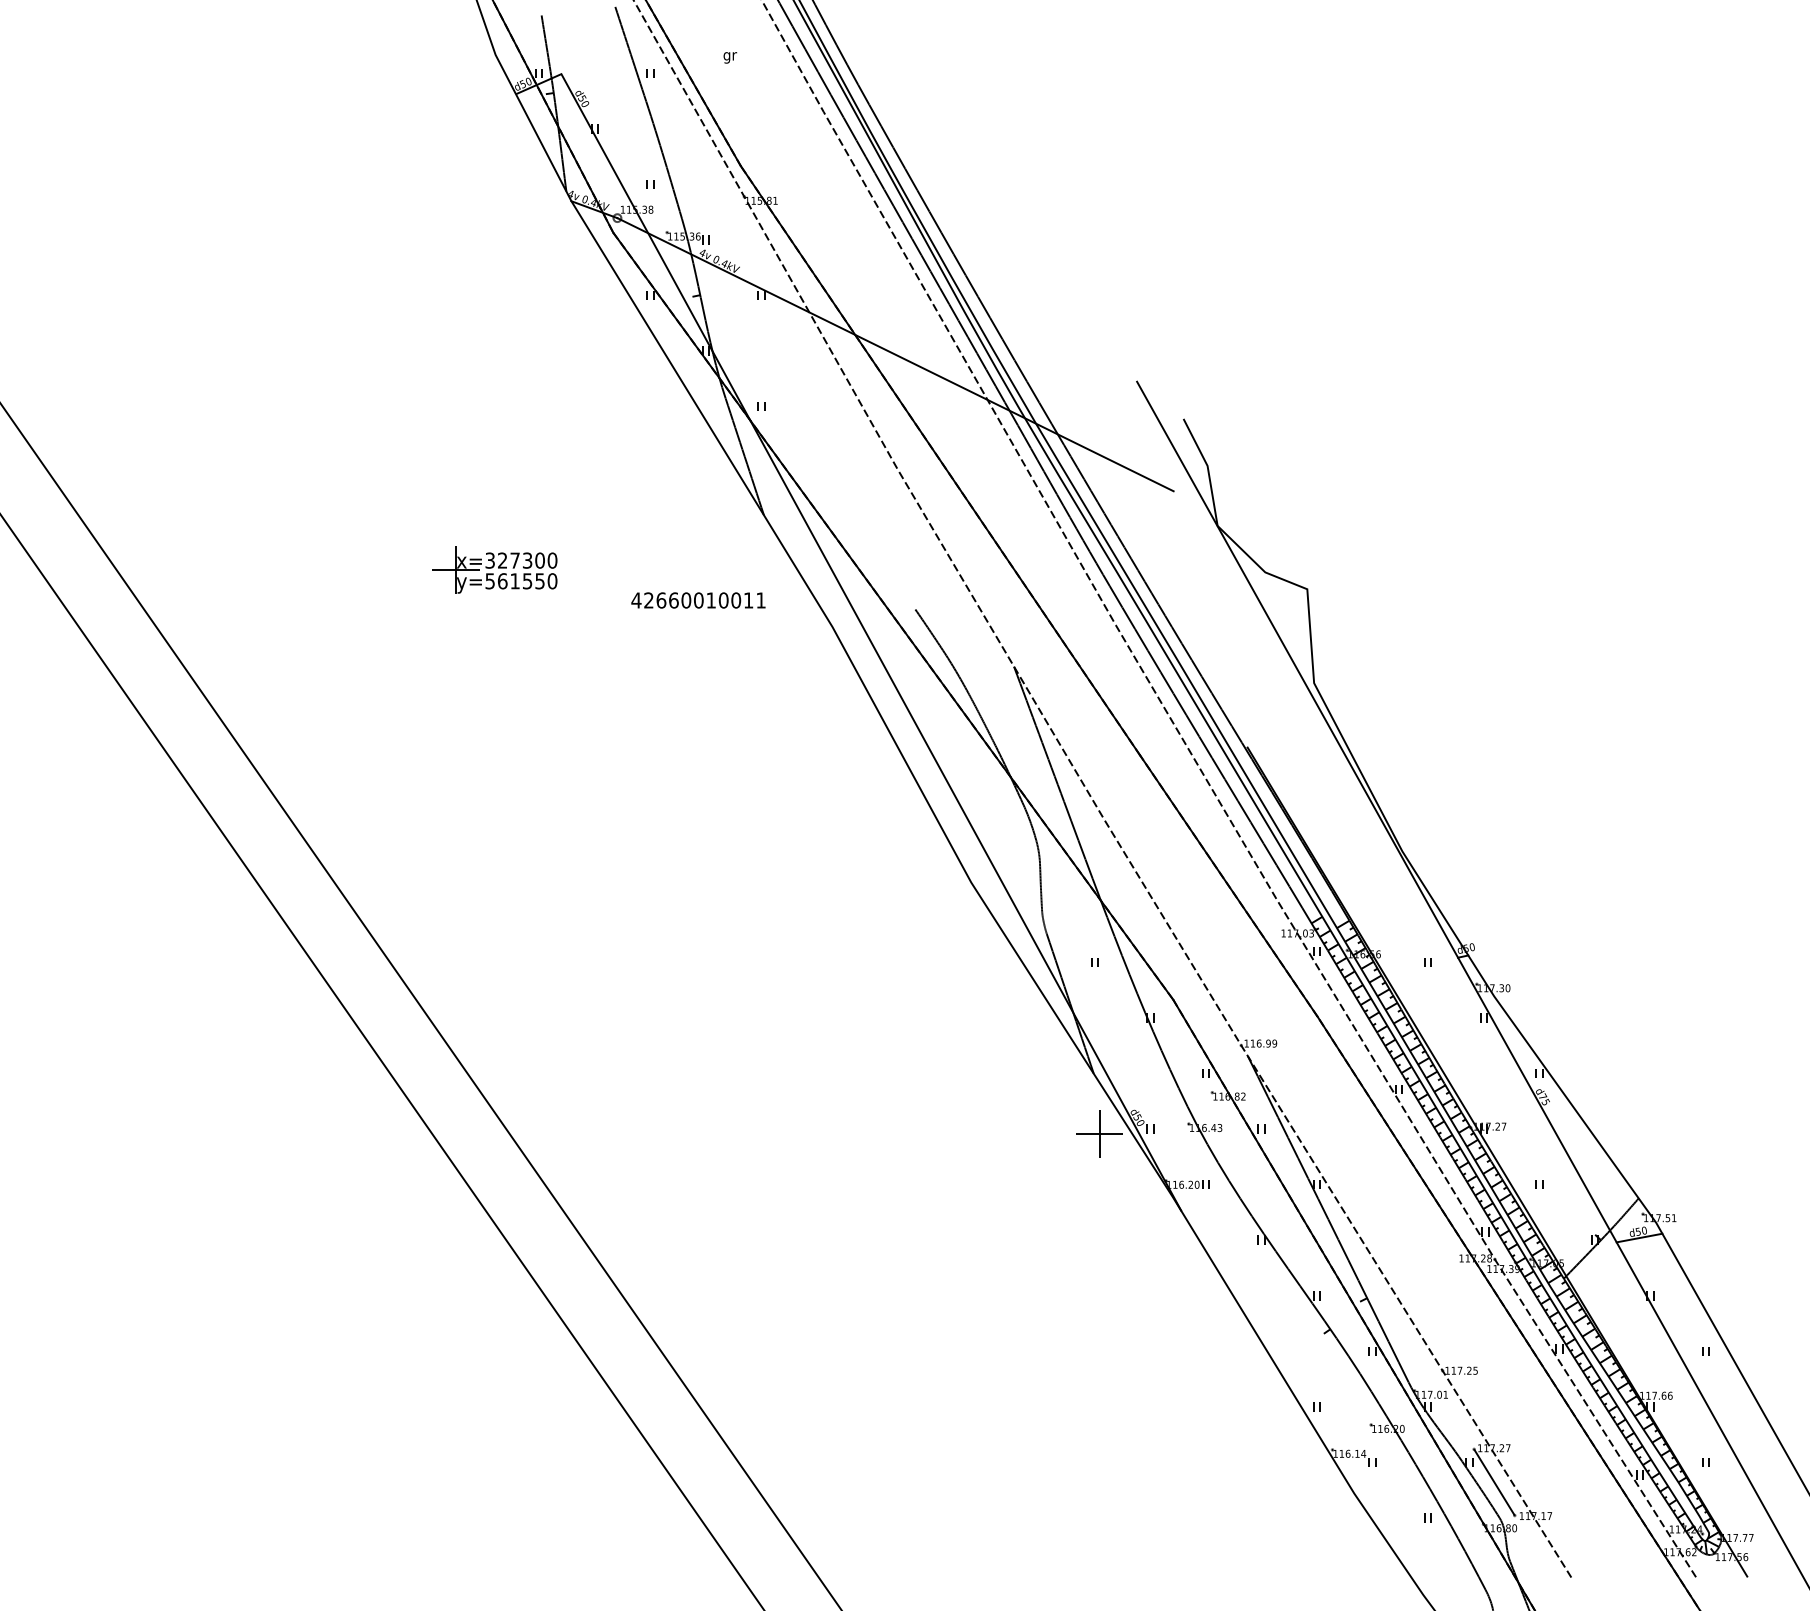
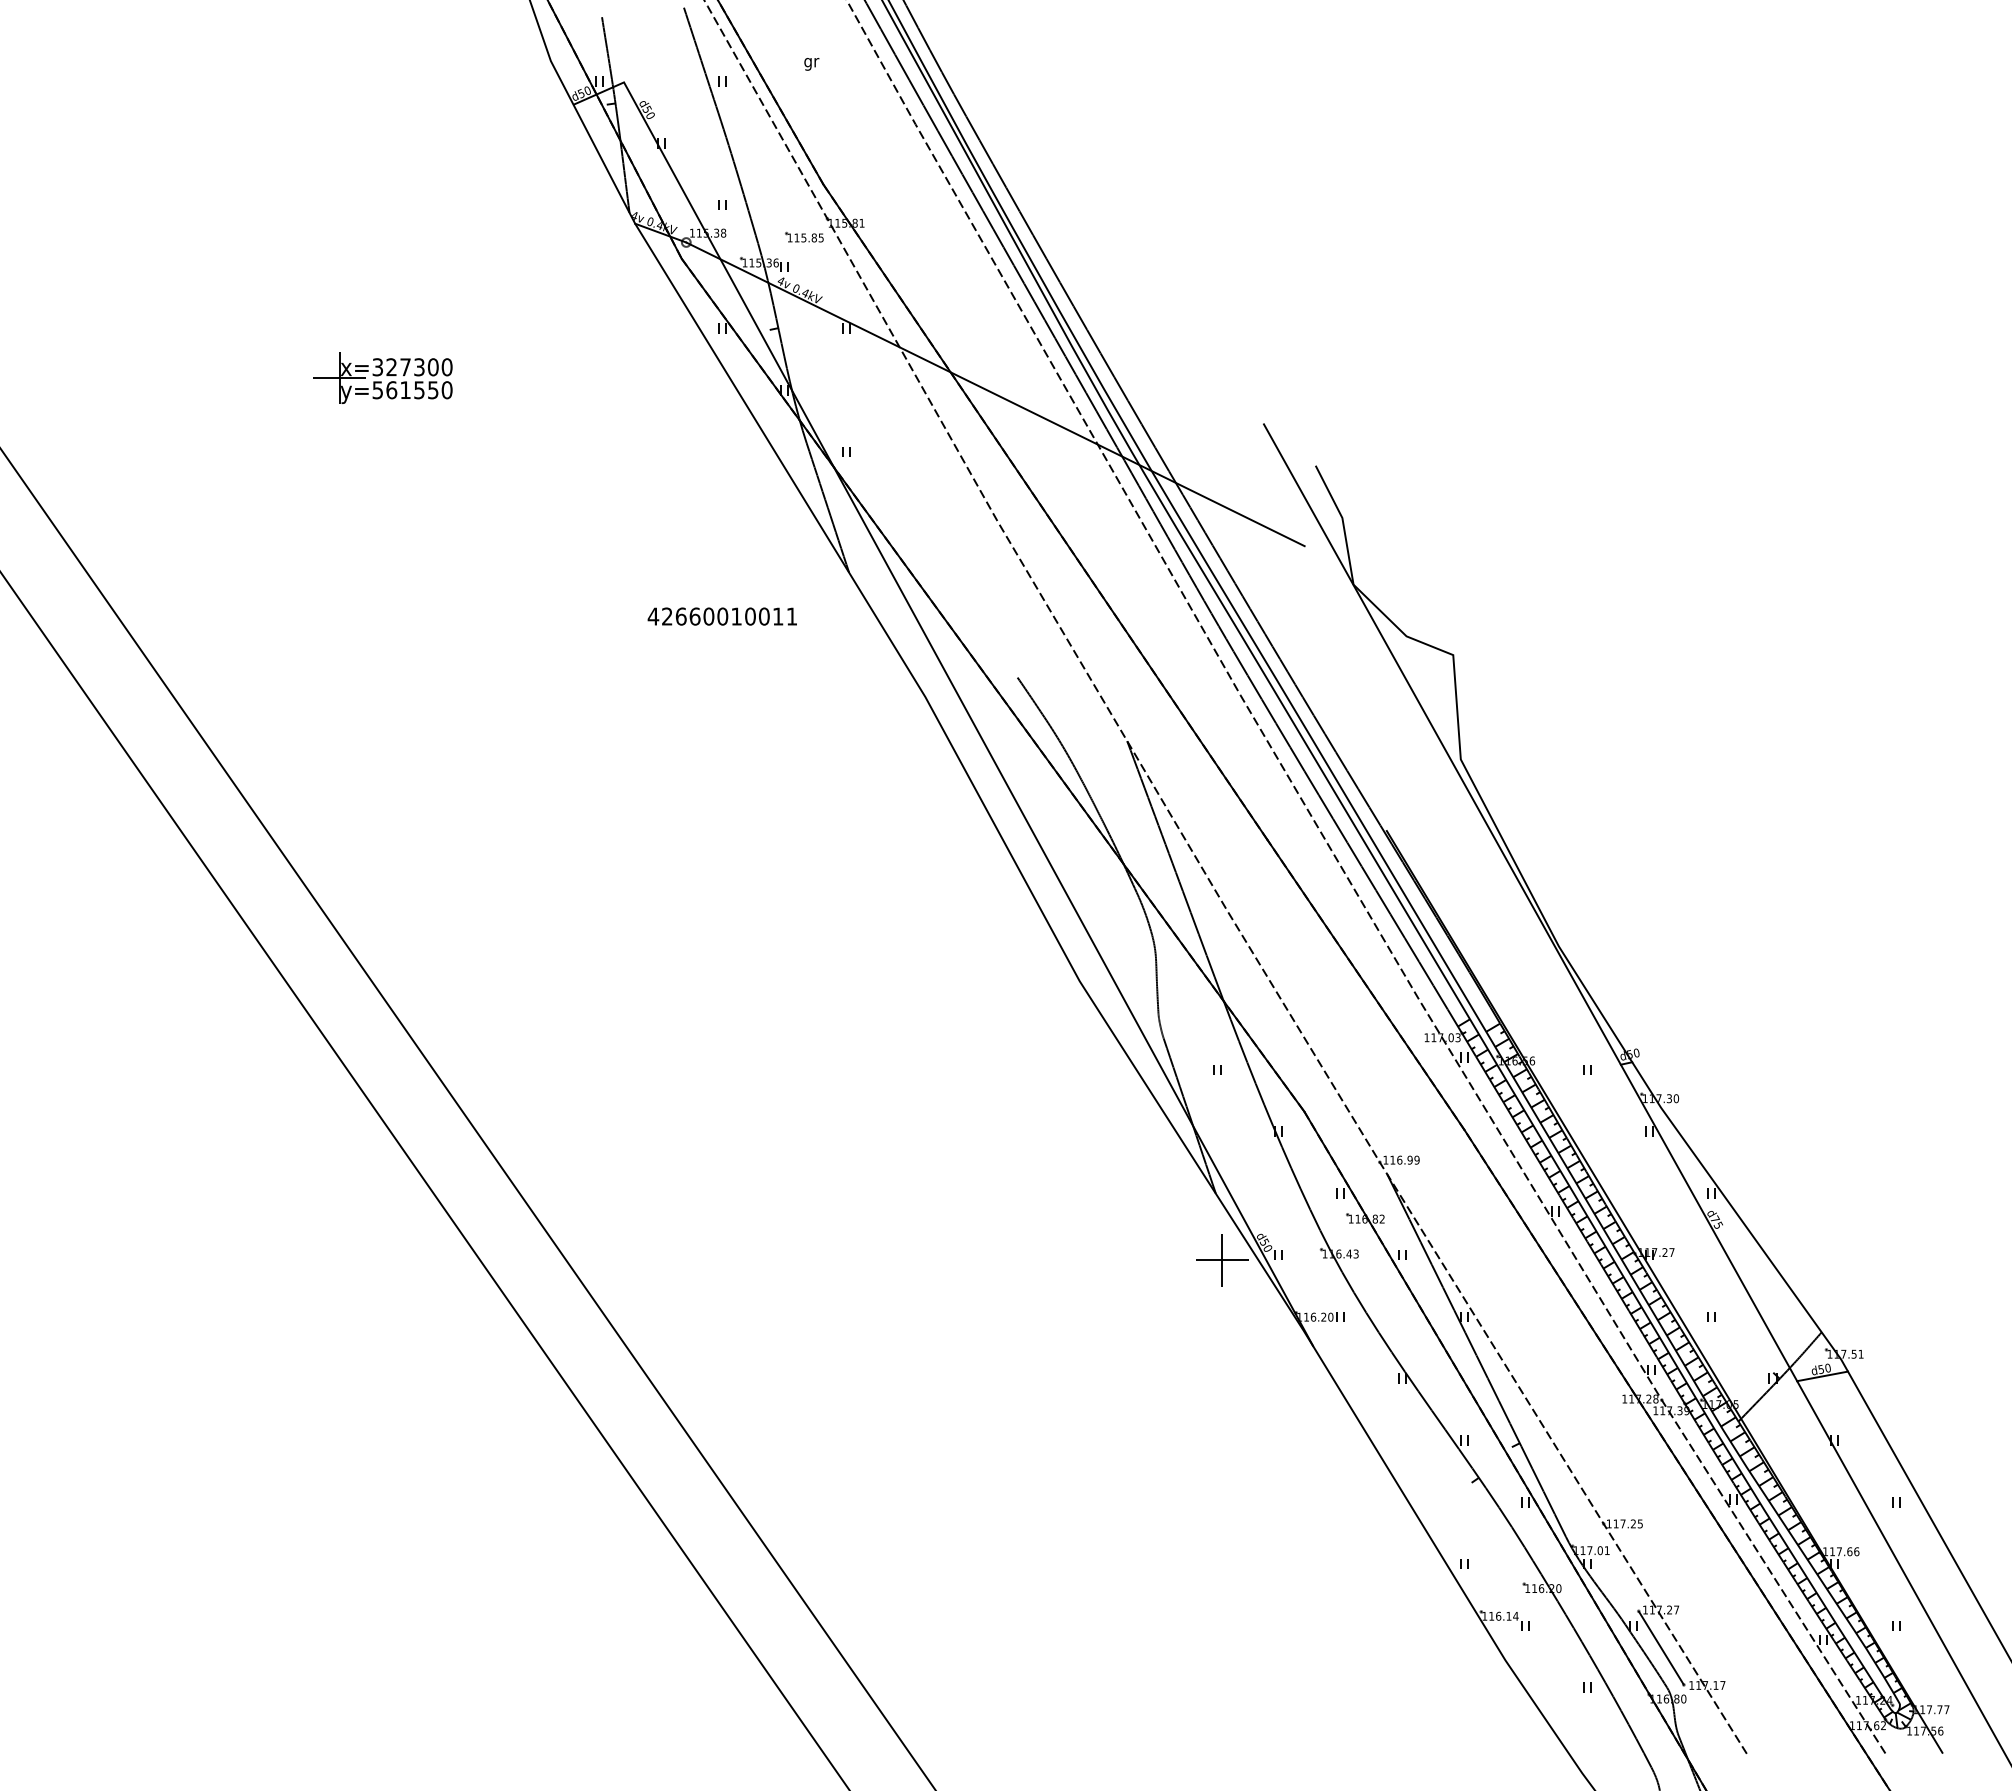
part: (723, 212) -> (804, 236), added
part: (494, 569) -> (382, 377), moved
text: (697, 600) -> (721, 616), moved

